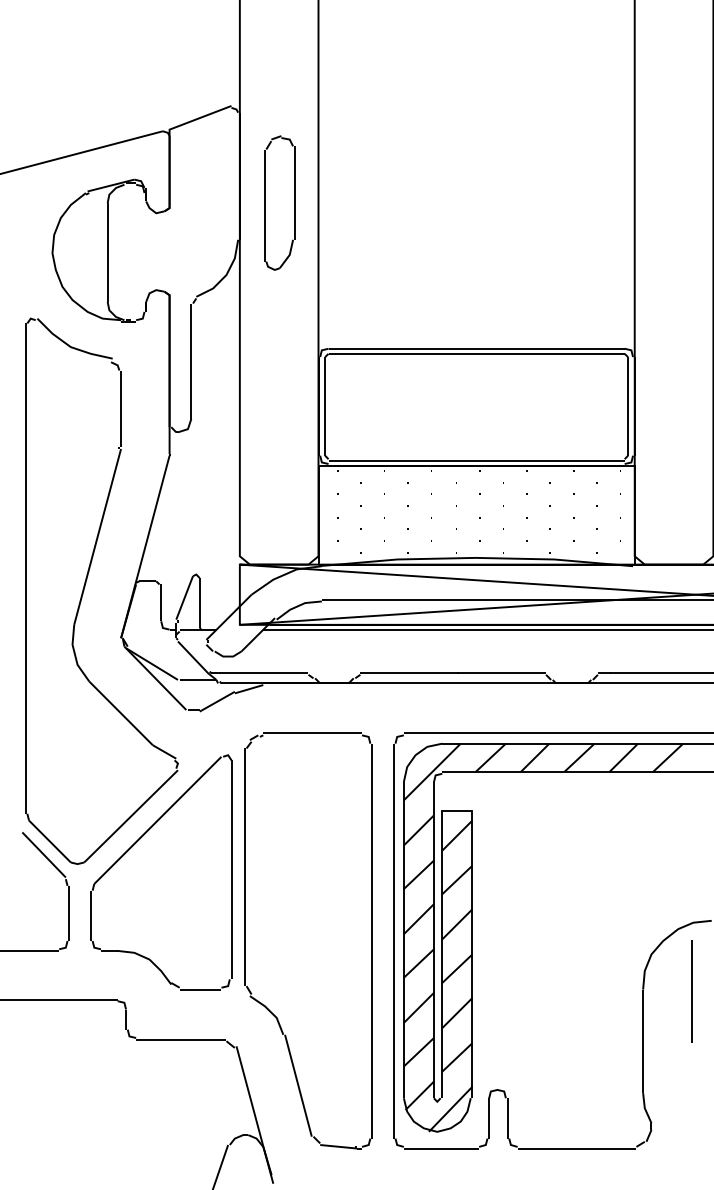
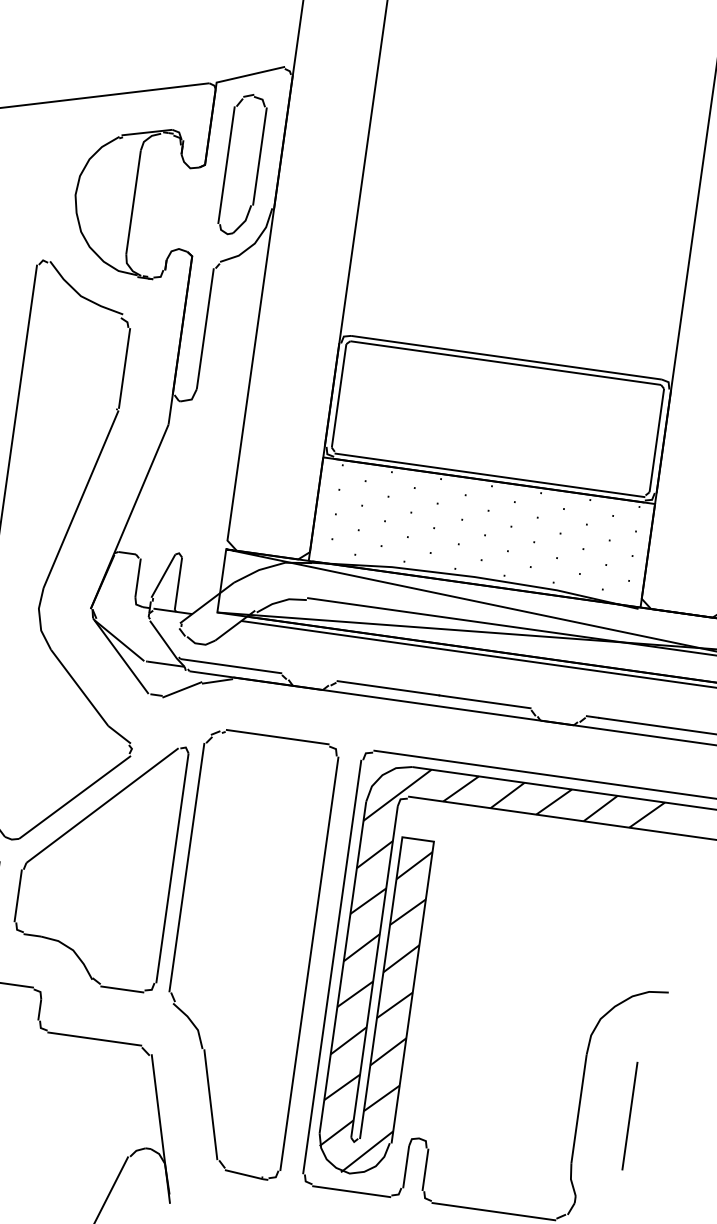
part: (279, 202) -> (242, 164), moved
line: (691, 991) -> (629, 1116), moved

